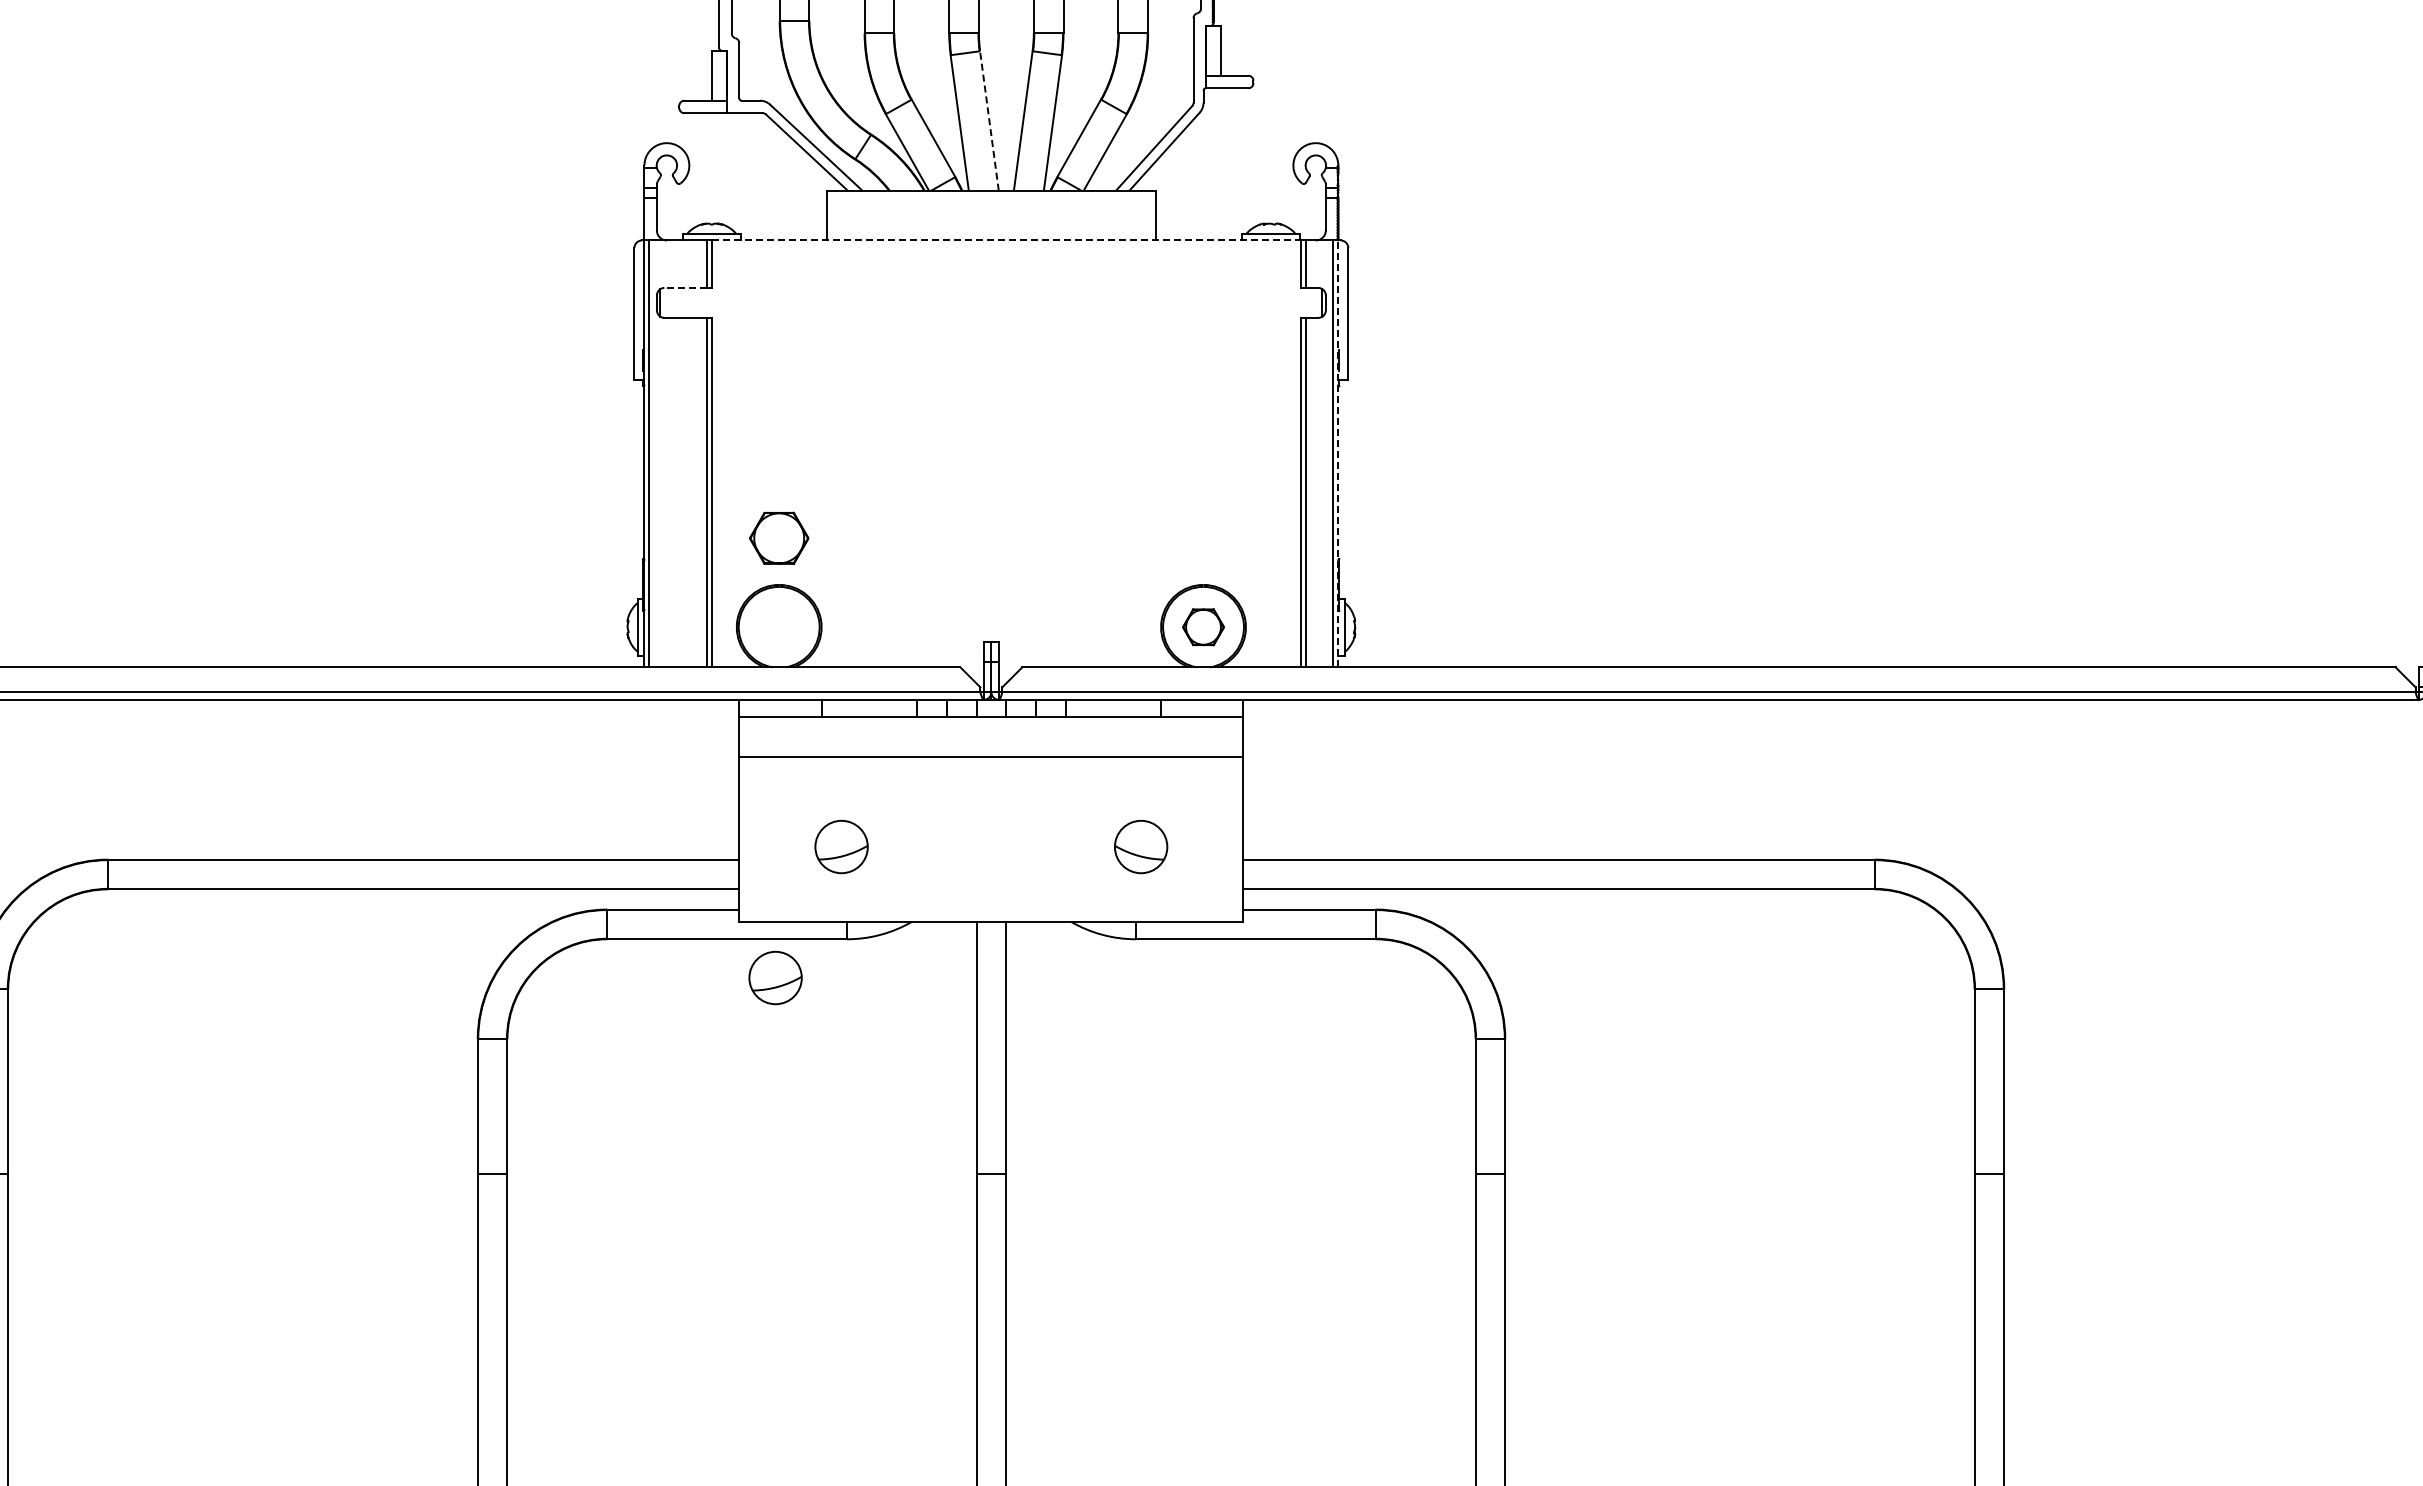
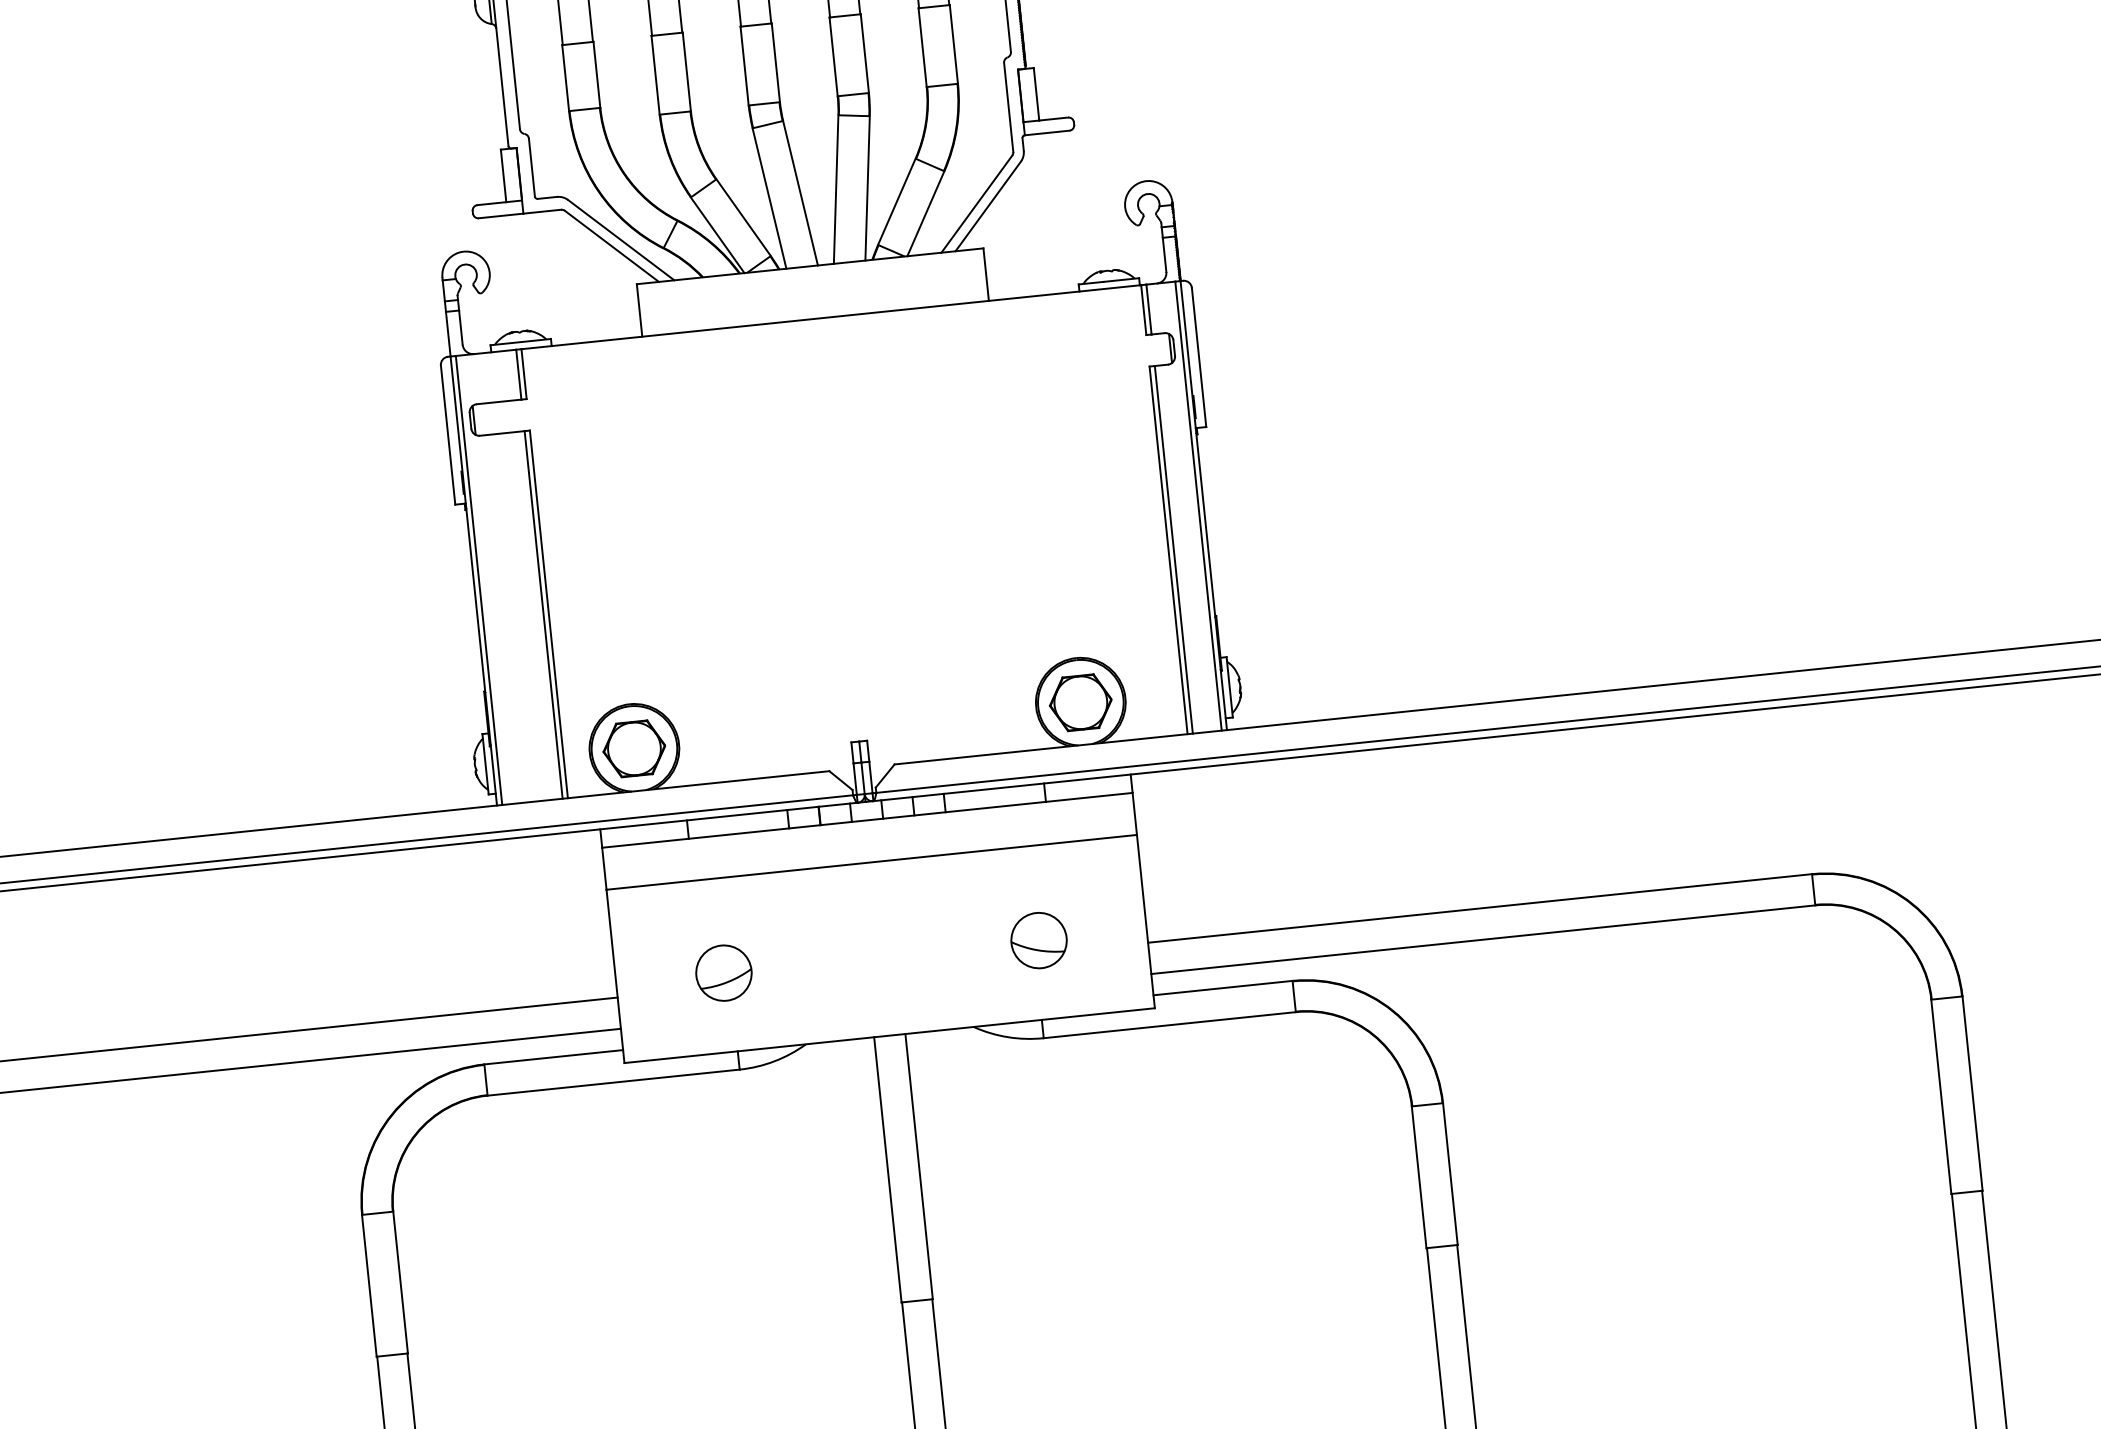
line: (989, 120) -> (800, 192), dashed -> solid
line: (1006, 240) -> (831, 317), dashed -> solid
line: (685, 287) -> (498, 401), dashed -> solid
line: (1338, 453) -> (1203, 505), dashed -> solid
part: (779, 537) -> (634, 747), moved
part: (1203, 626) -> (1080, 701), size x1.43
part: (775, 977) -> (668, 1117), removed

